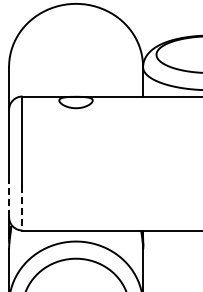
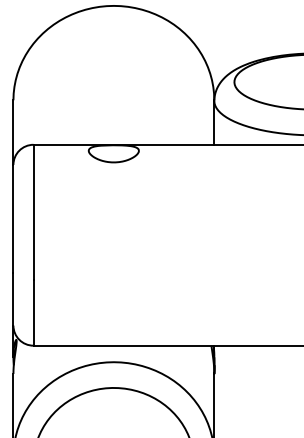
line: (9, 199) -> (14, 299), dashed -> solid
line: (22, 208) -> (33, 312), dashed -> solid

